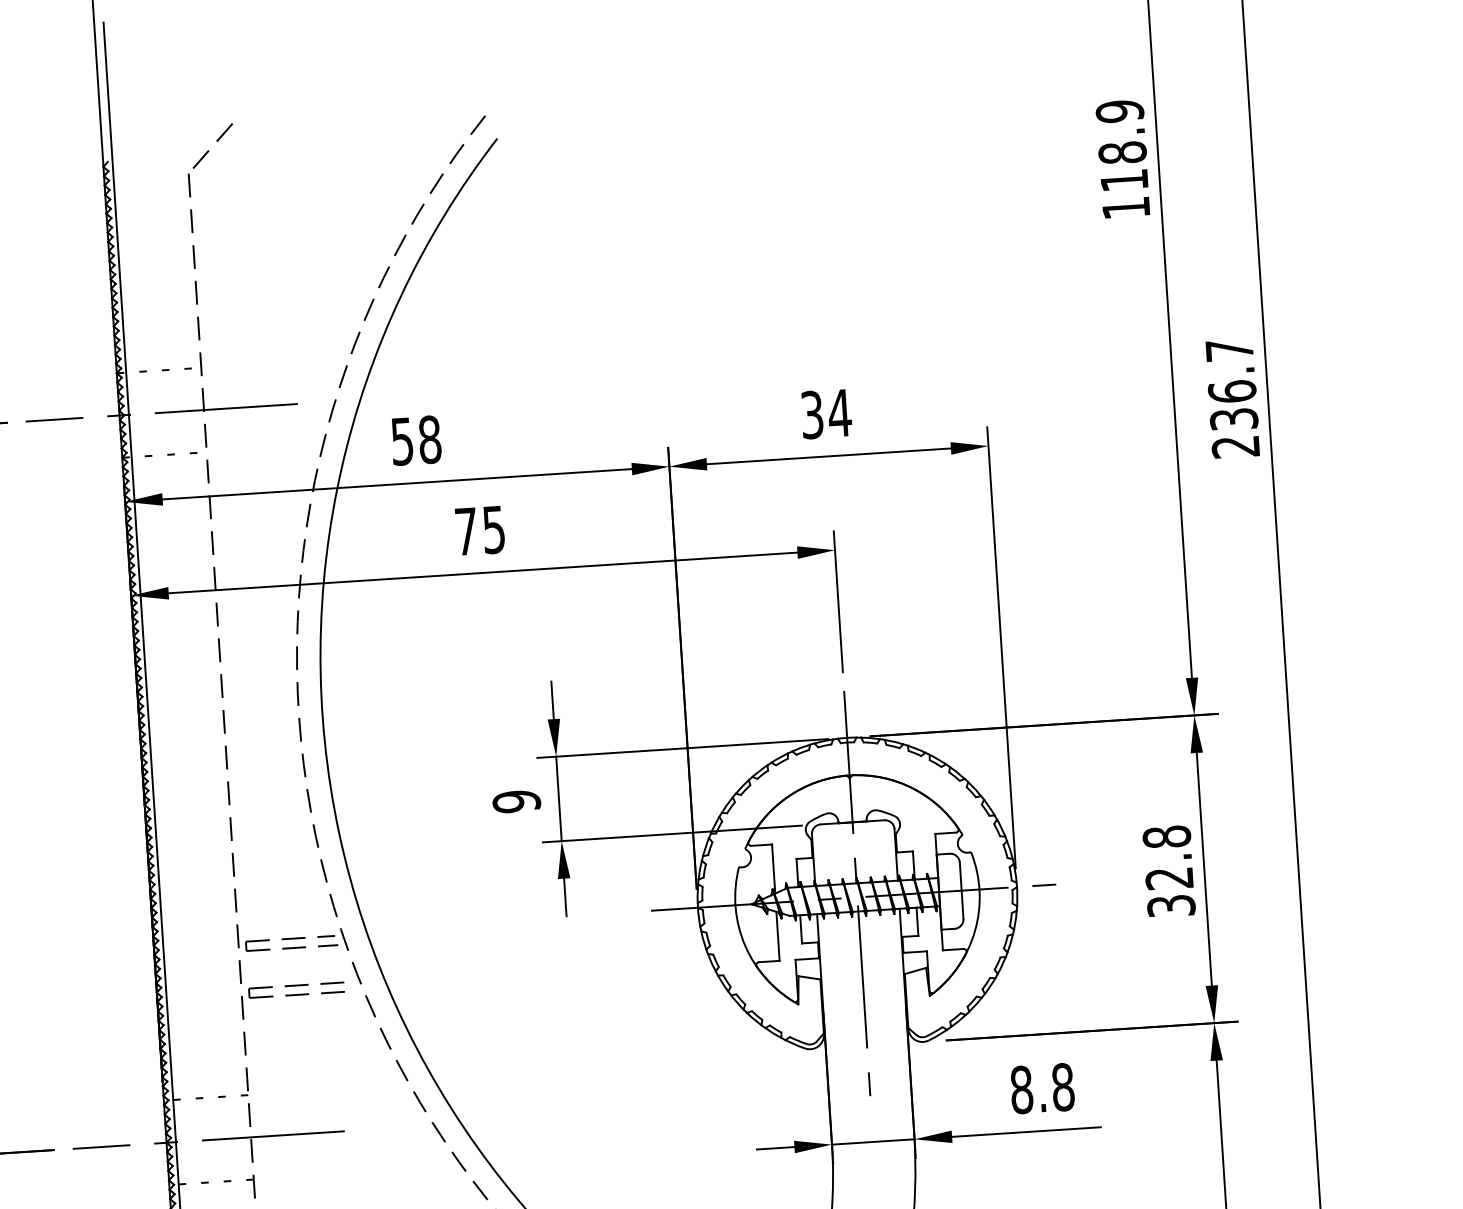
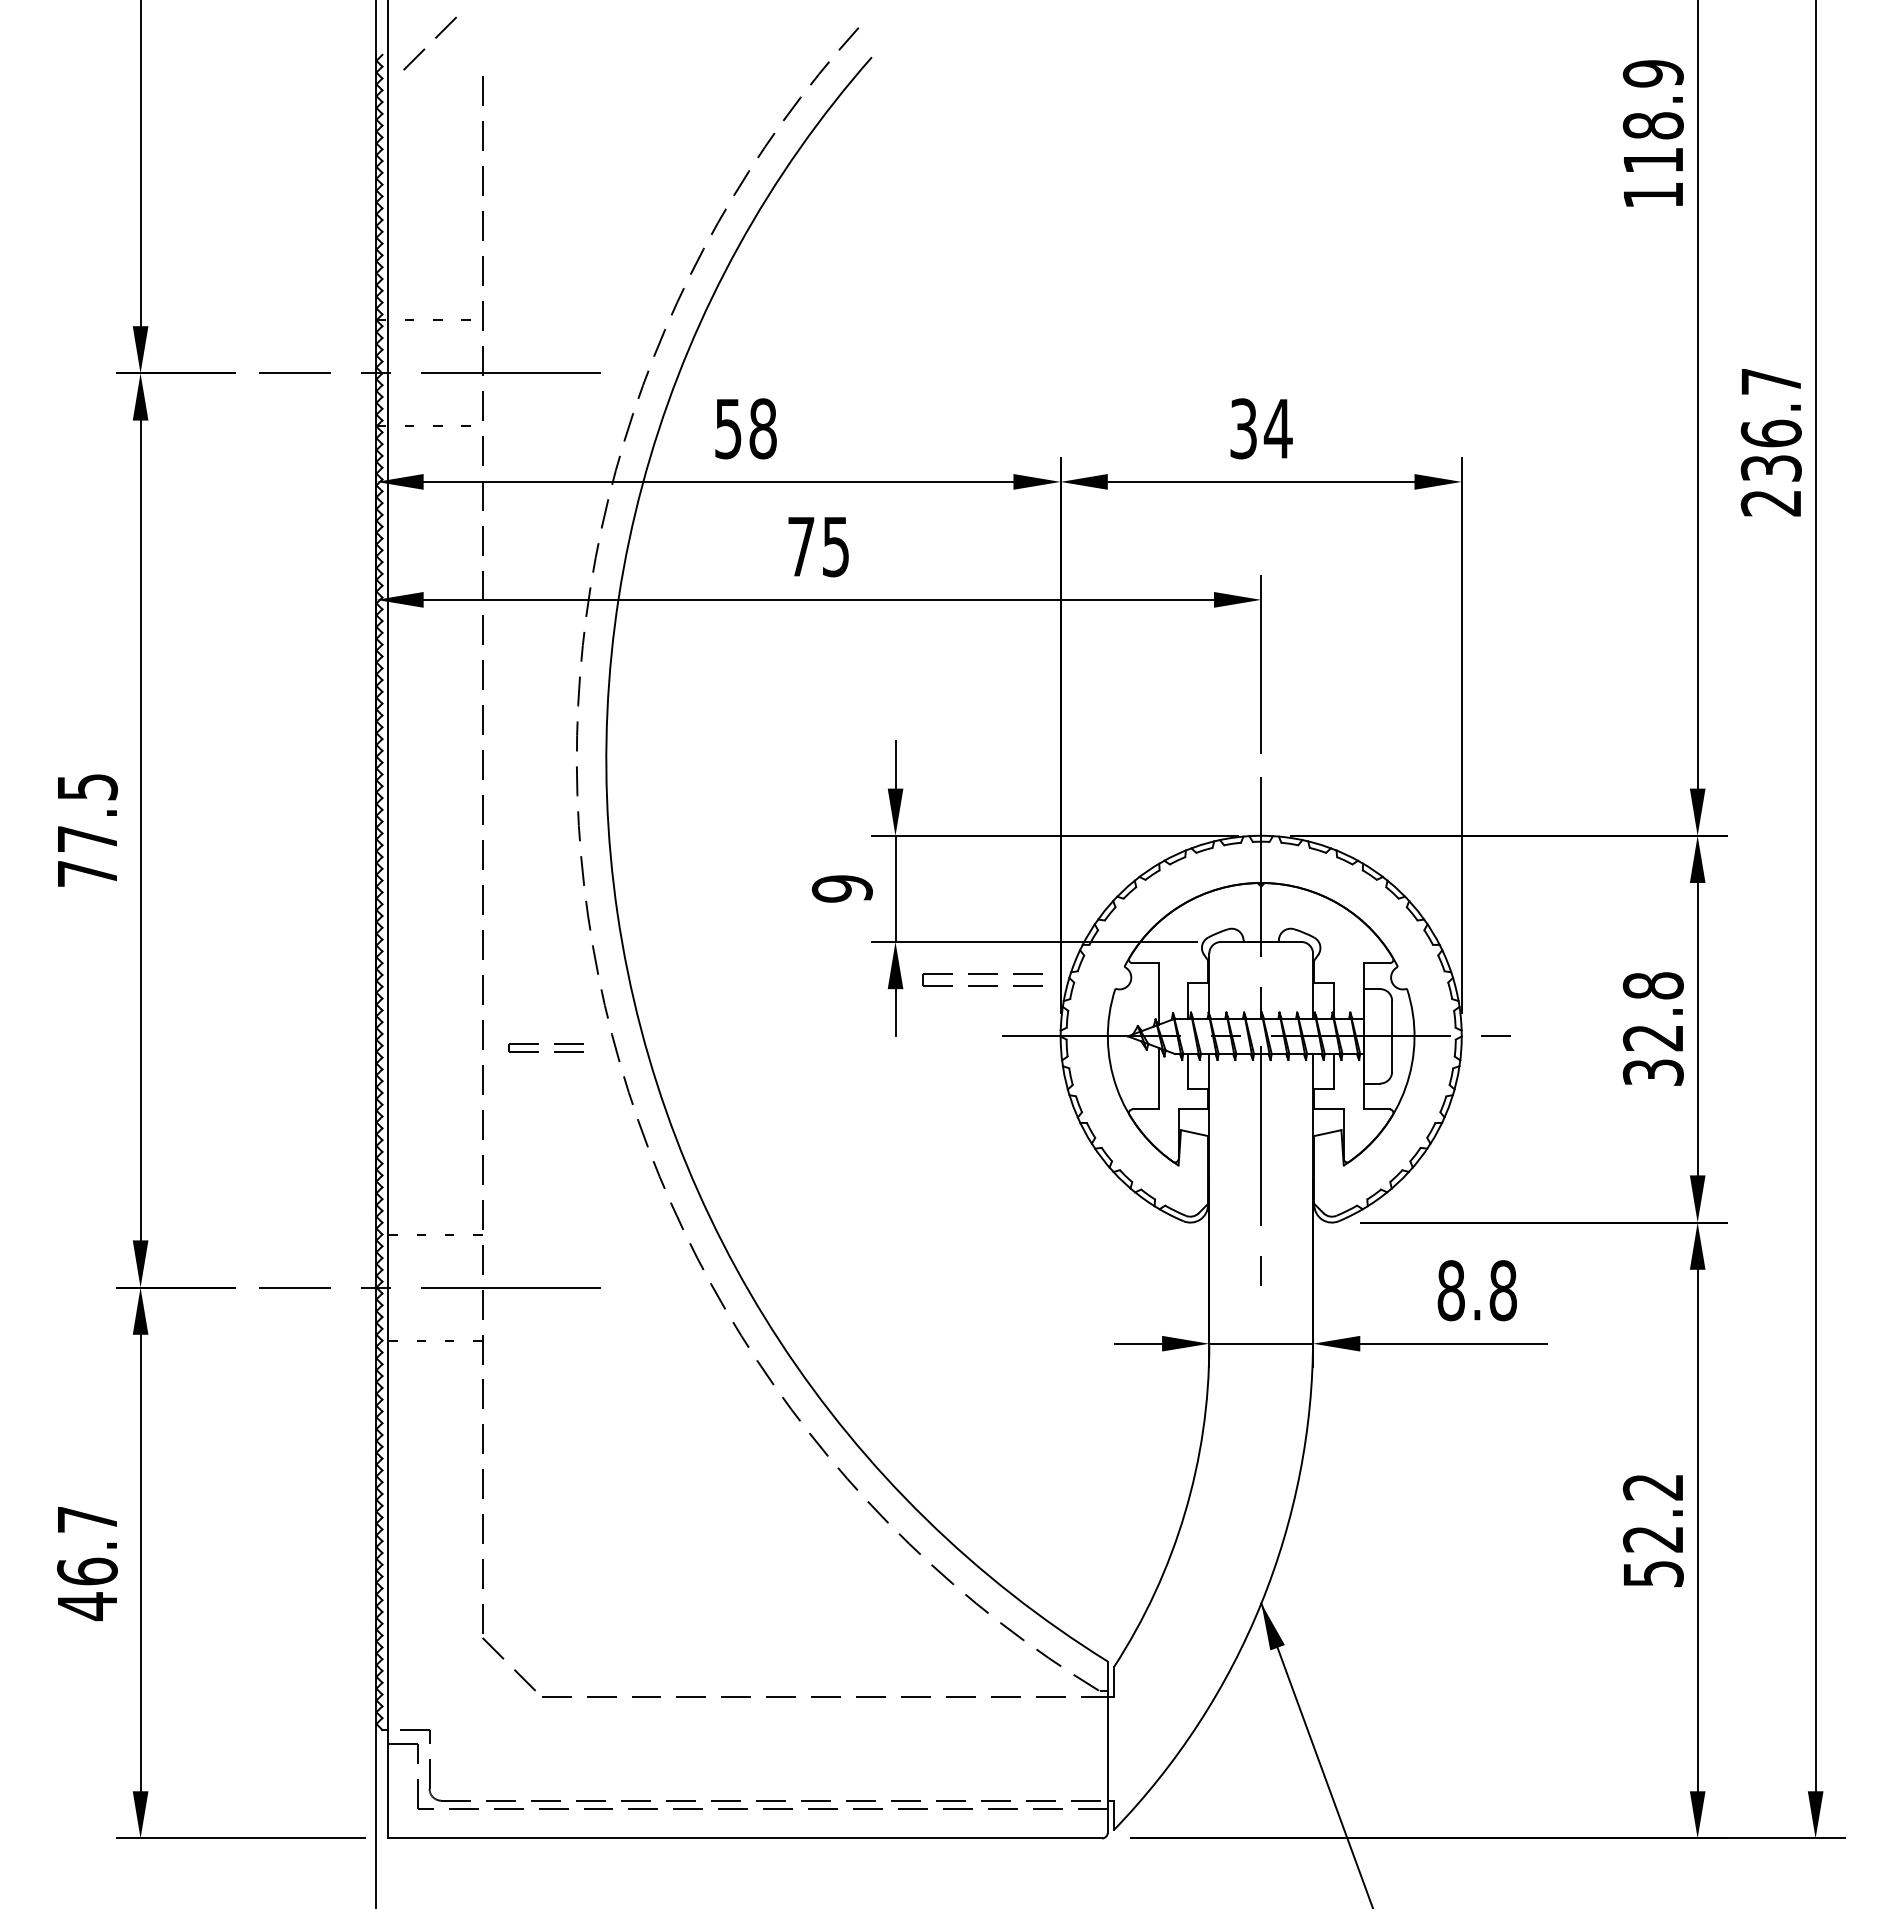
line: (208, 150) -> (424, 48), moved
part: (291, 942) -> (548, 1047), size x0.7
part: (296, 989) -> (982, 979), moved

